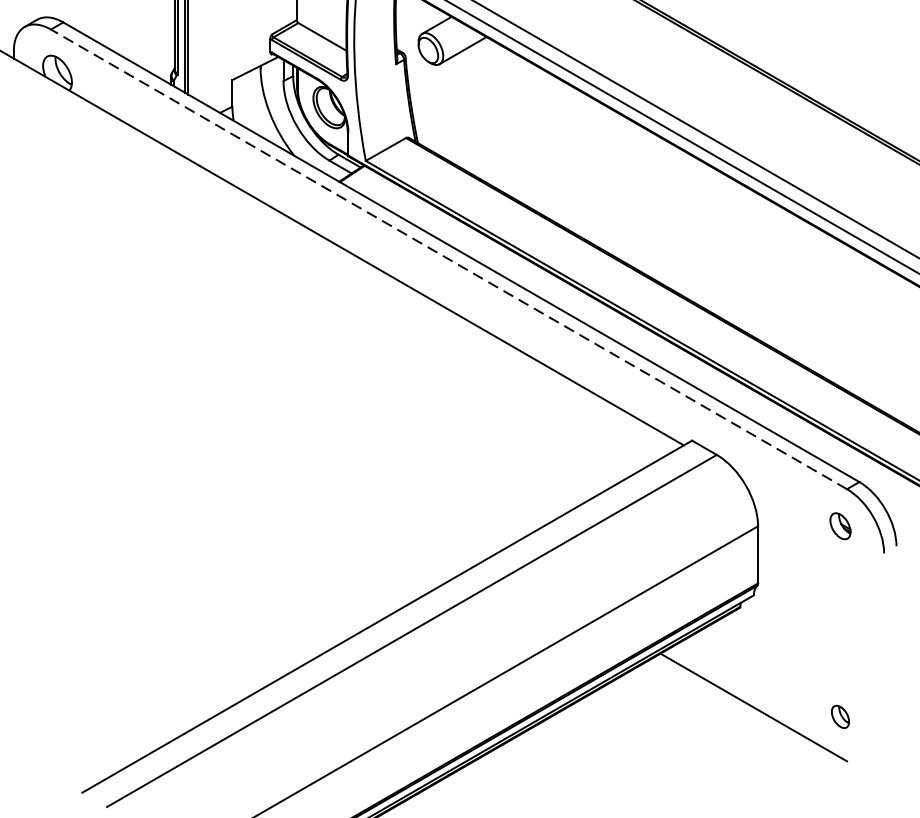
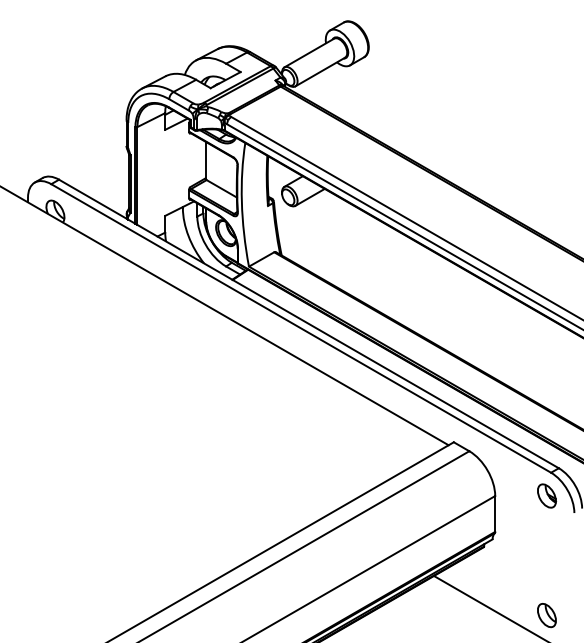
line: (449, 259) -> (301, 328), dashed -> solid
part: (839, 525) -> (546, 495), size x1.43
part: (839, 716) -> (546, 615), size x1.67

